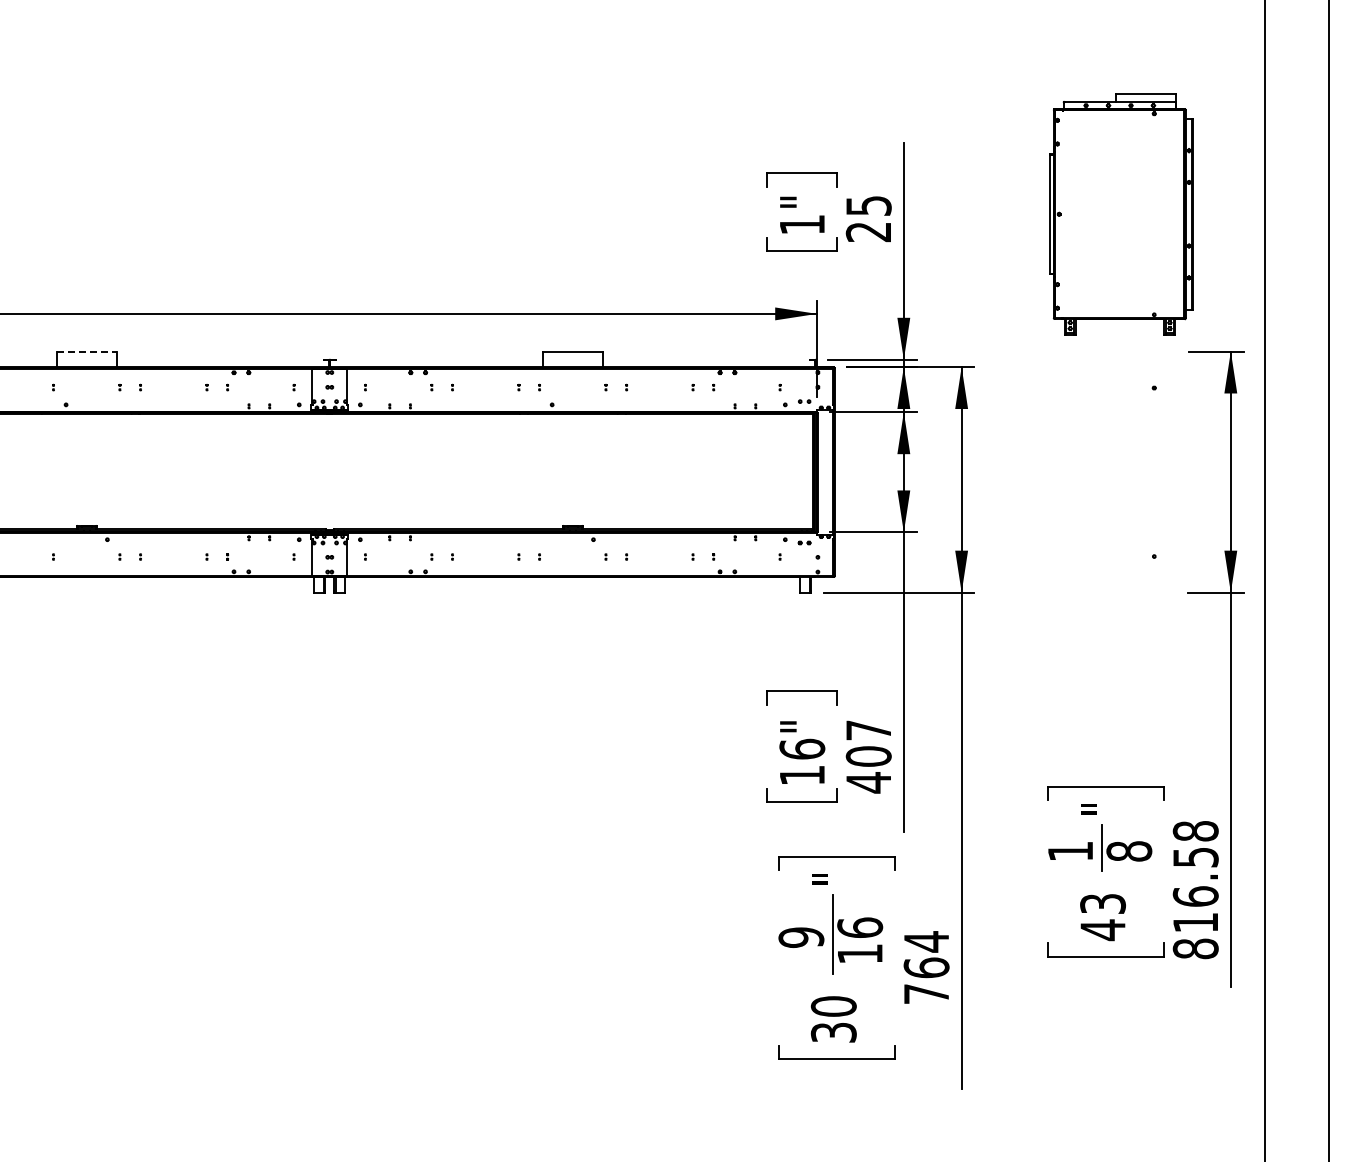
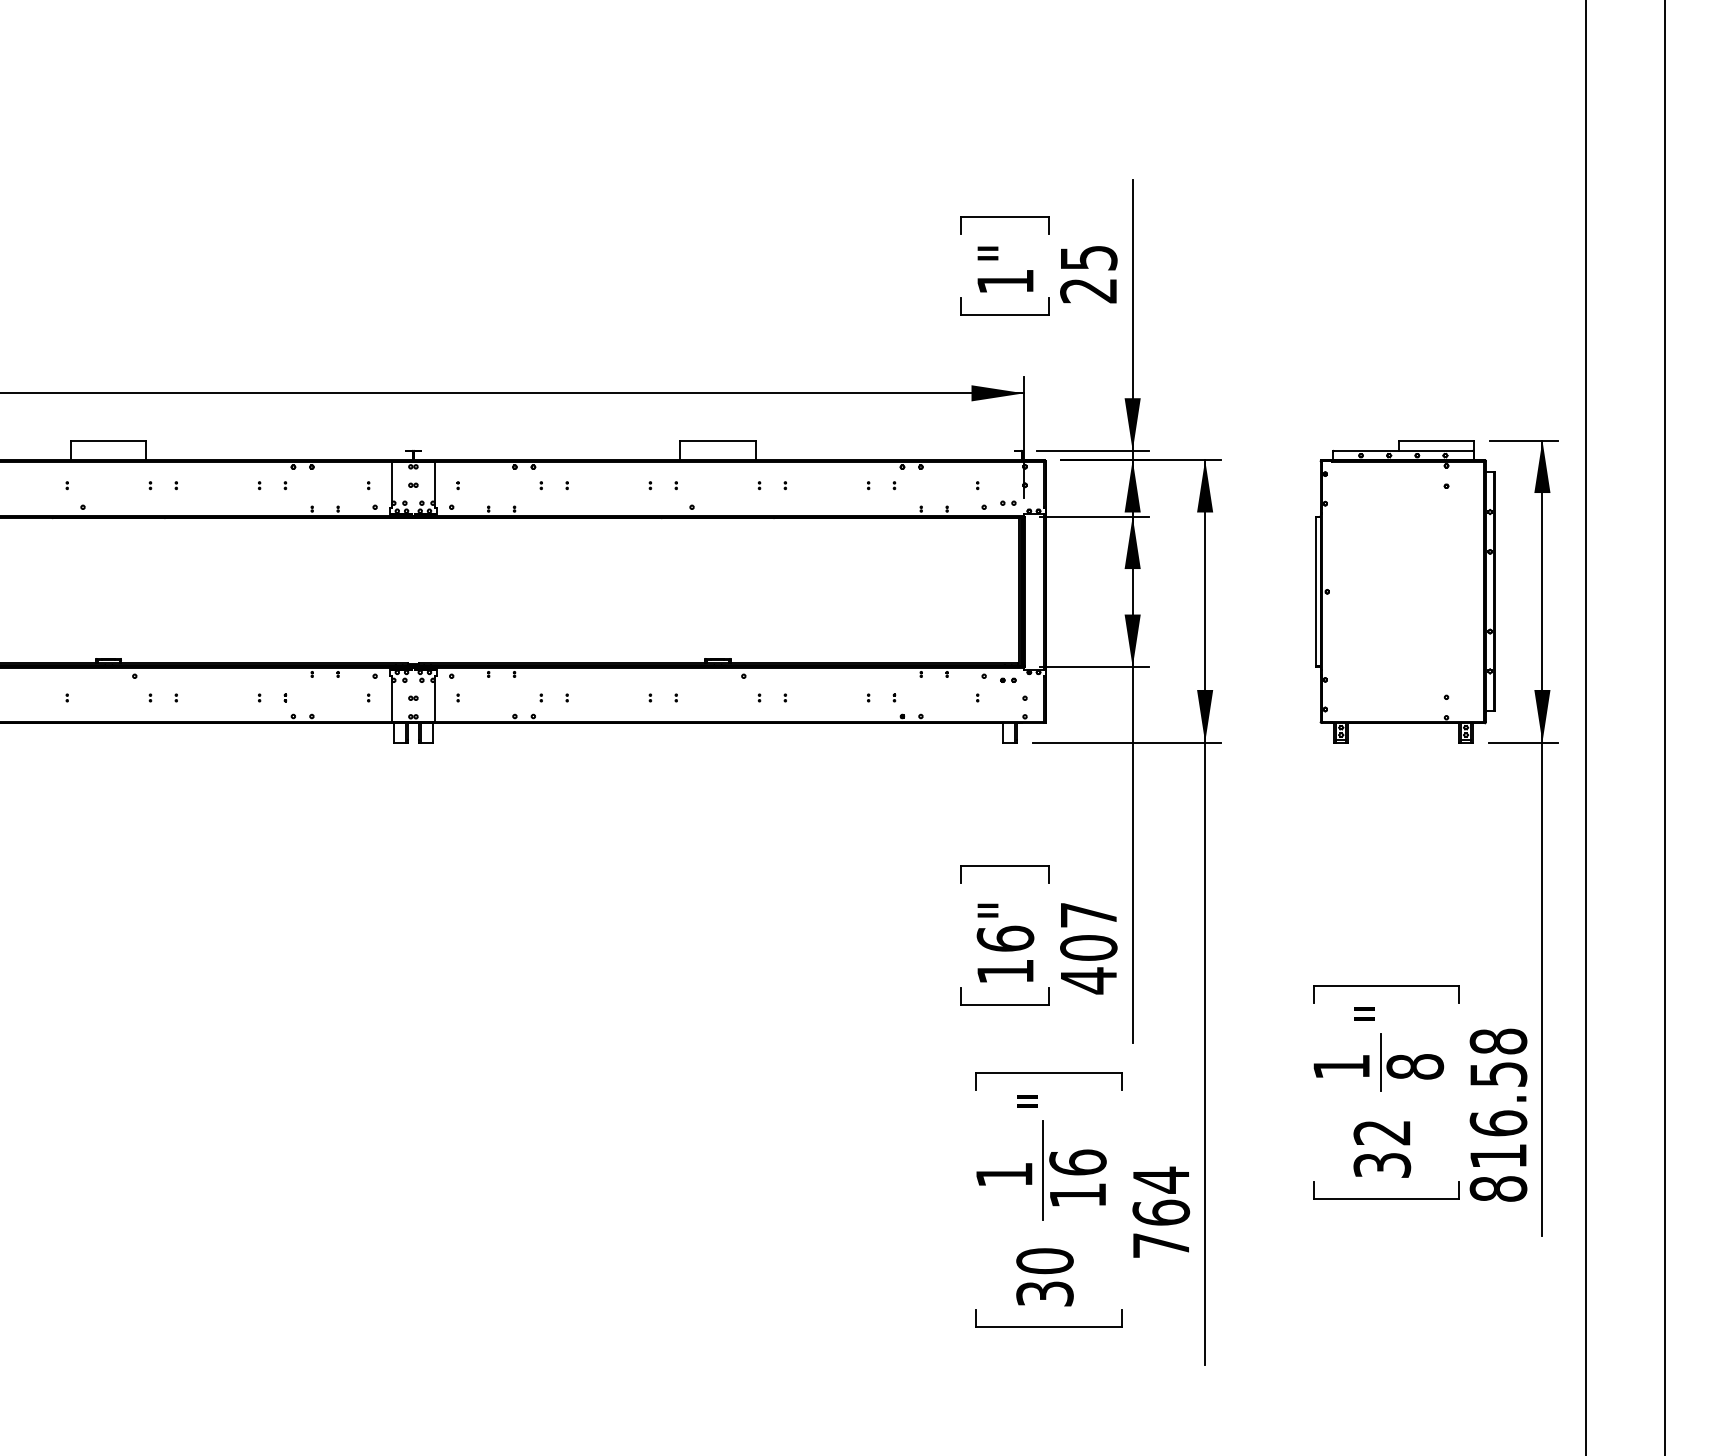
part: (1121, 214) -> (1405, 592), moved
line: (86, 351) -> (108, 440), dashed -> solid
text: (1102, 917) -> (1381, 1149), 43 -> 32
text: (801, 937) -> (1004, 1174), 9 -> 1

